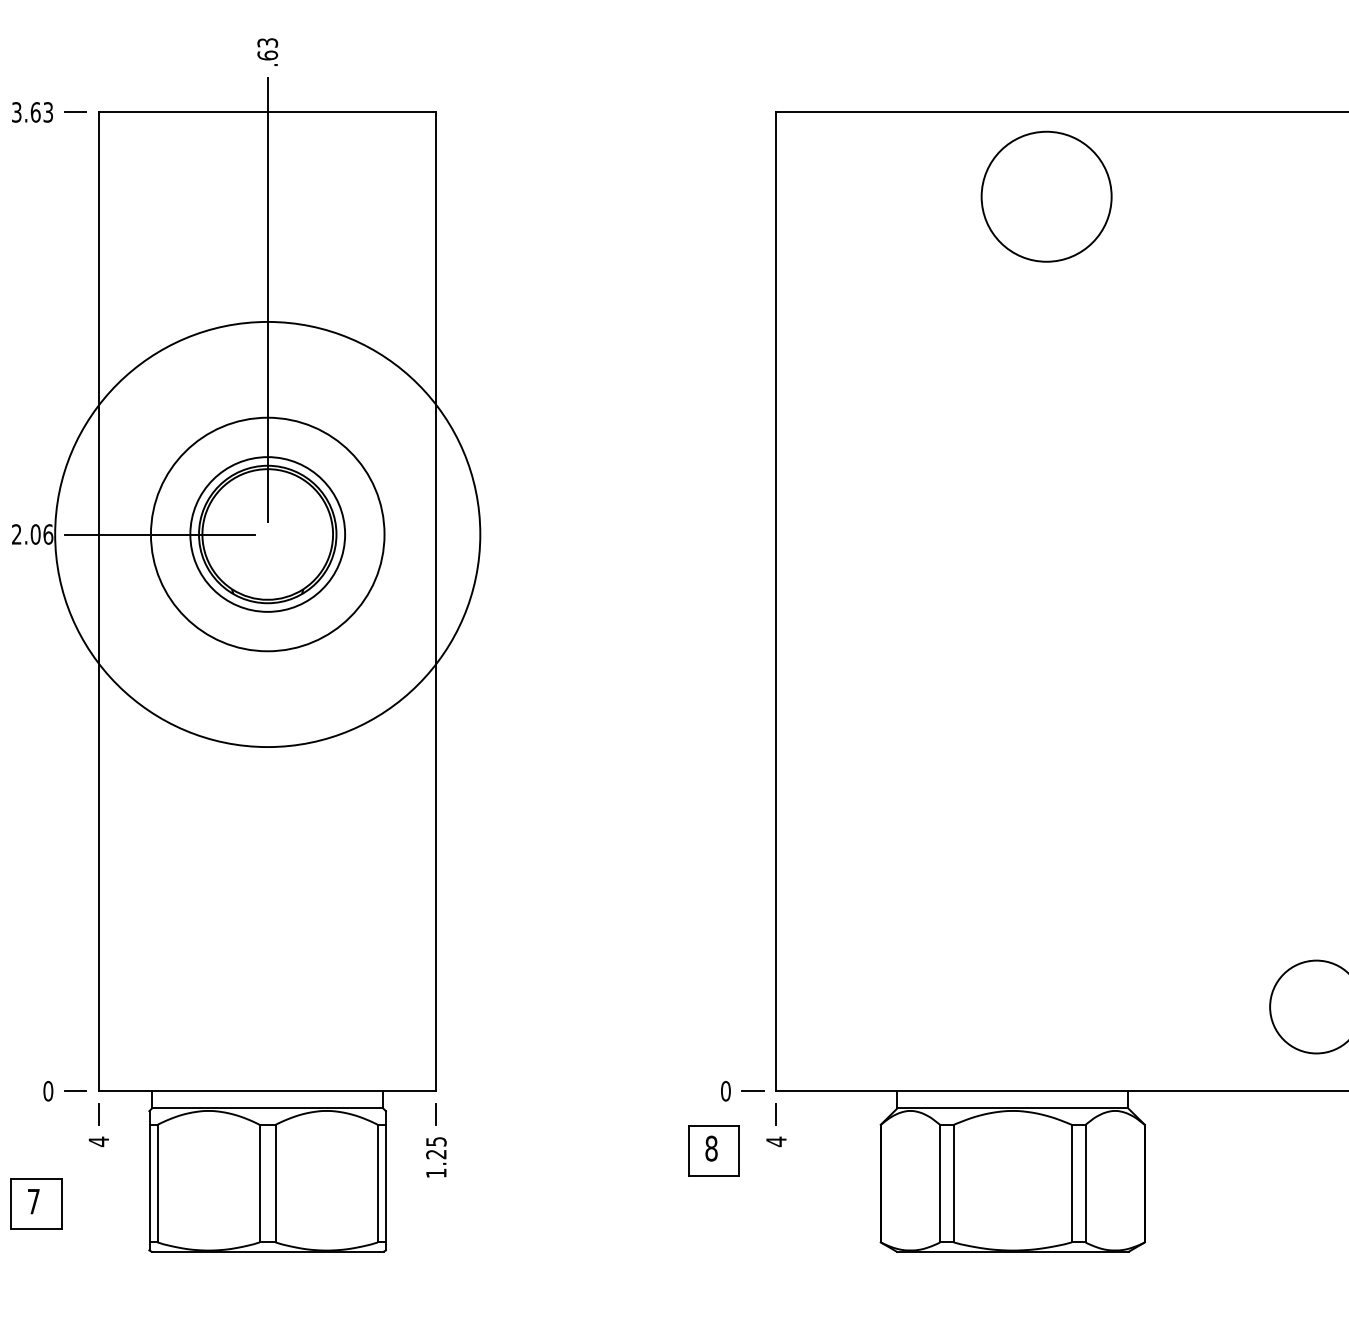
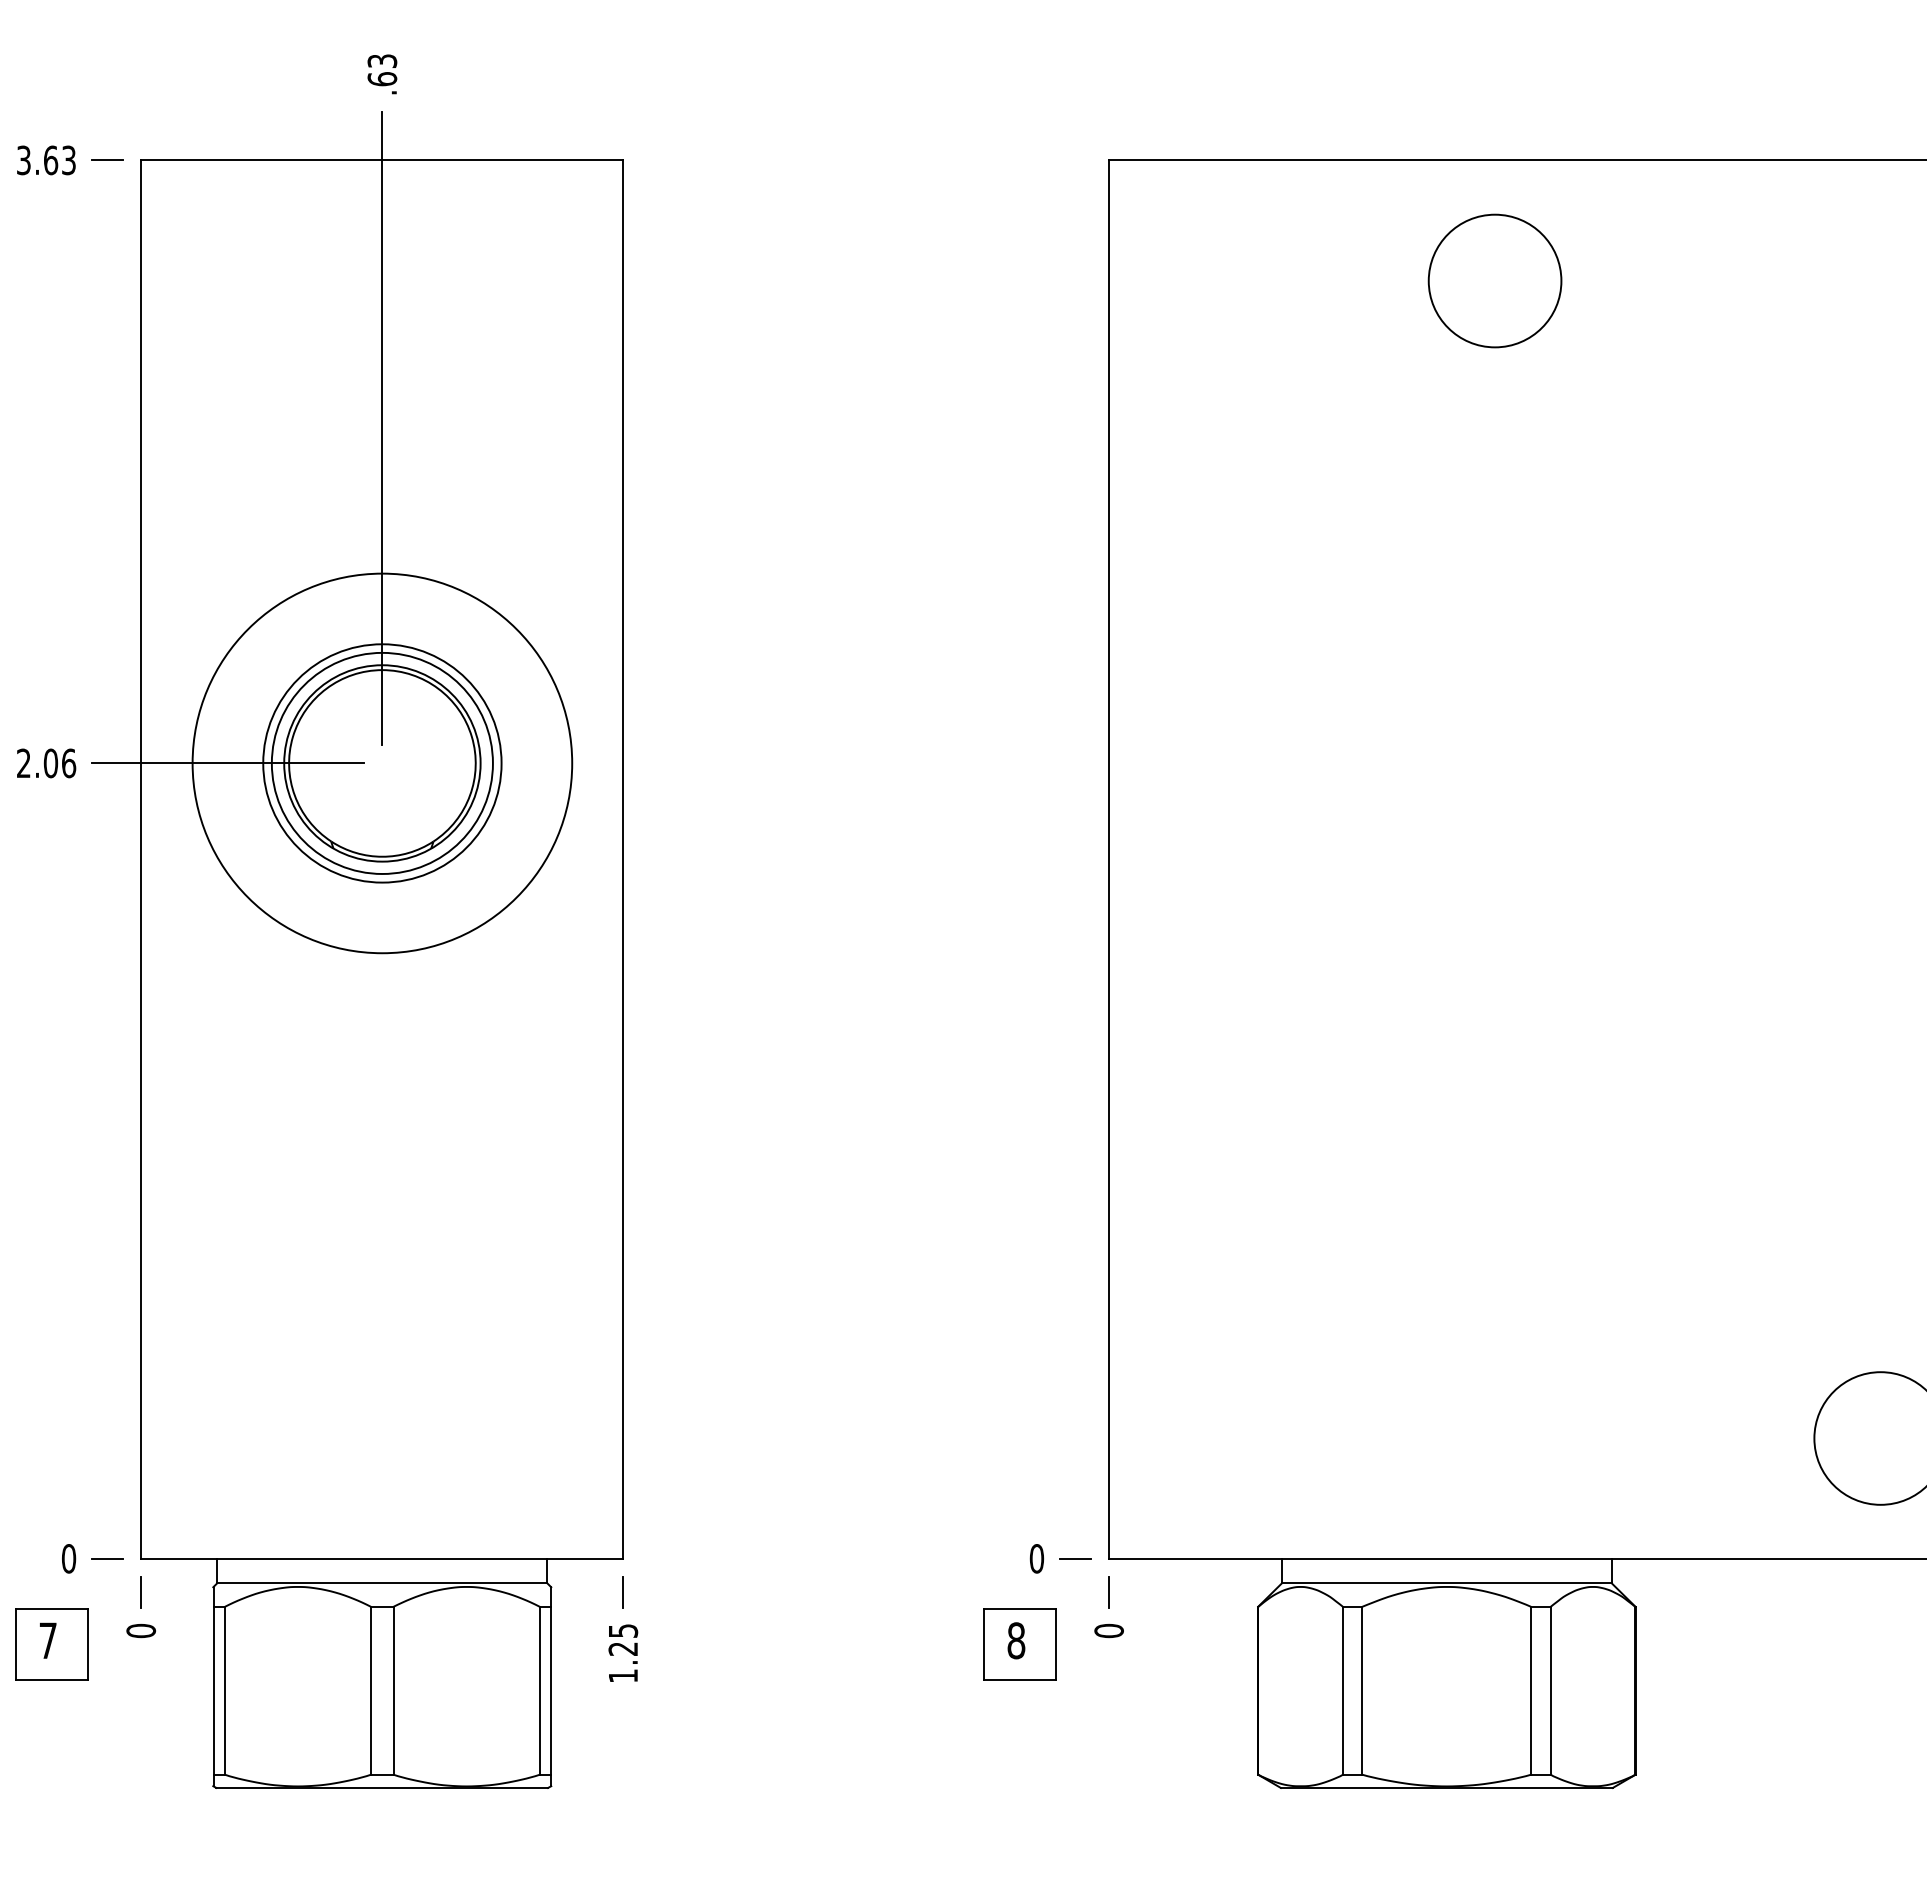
circle: (1046, 196) -> (1494, 280), size x0.71
circle: (267, 534) -> (382, 763), size x0.62
circle: (267, 534) -> (382, 763), size x0.71
text: (98, 1141) -> (140, 1630), 4 -> 0
text: (776, 1141) -> (1109, 1630), 4 -> 0
part: (36, 1203) -> (52, 1643), moved

